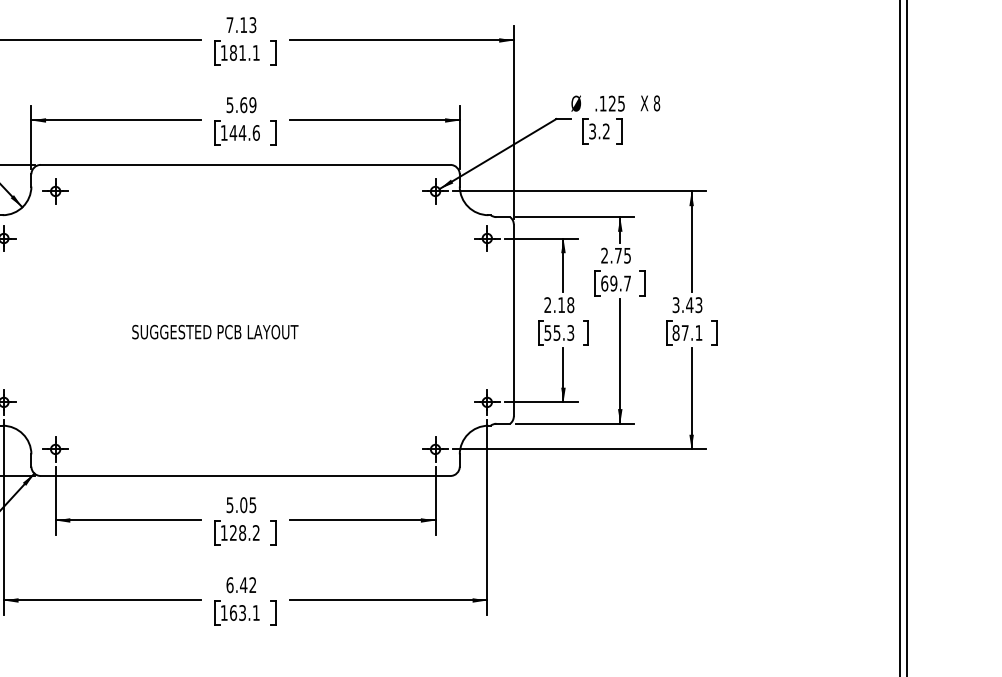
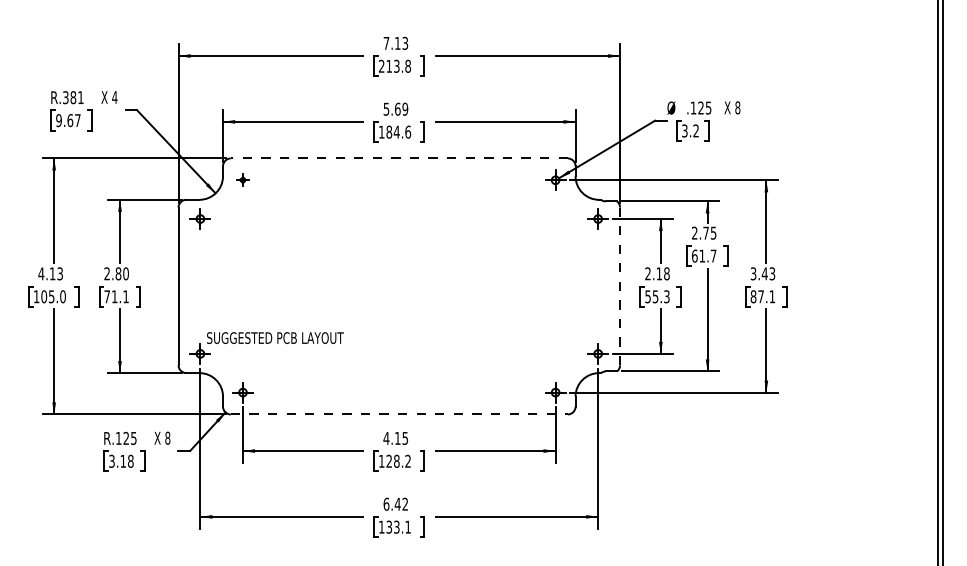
text: (239, 51) -> (394, 65), 181.1 -> 213.8
text: (233, 132) -> (389, 131), 144.6 -> 184.6
line: (245, 164) -> (399, 158), solid -> dashed
part: (55, 190) -> (242, 179), size x0.6
text: (614, 282) -> (702, 255), 69.7 -> 61.7
line: (514, 320) -> (620, 286), solid -> dashed
text: (215, 331) -> (275, 337), moved
line: (245, 476) -> (399, 414), solid -> dashed
text: (236, 503) -> (391, 437), 5.05 -> 4.15
text: (233, 612) -> (389, 526), 163.1 -> 133.1

